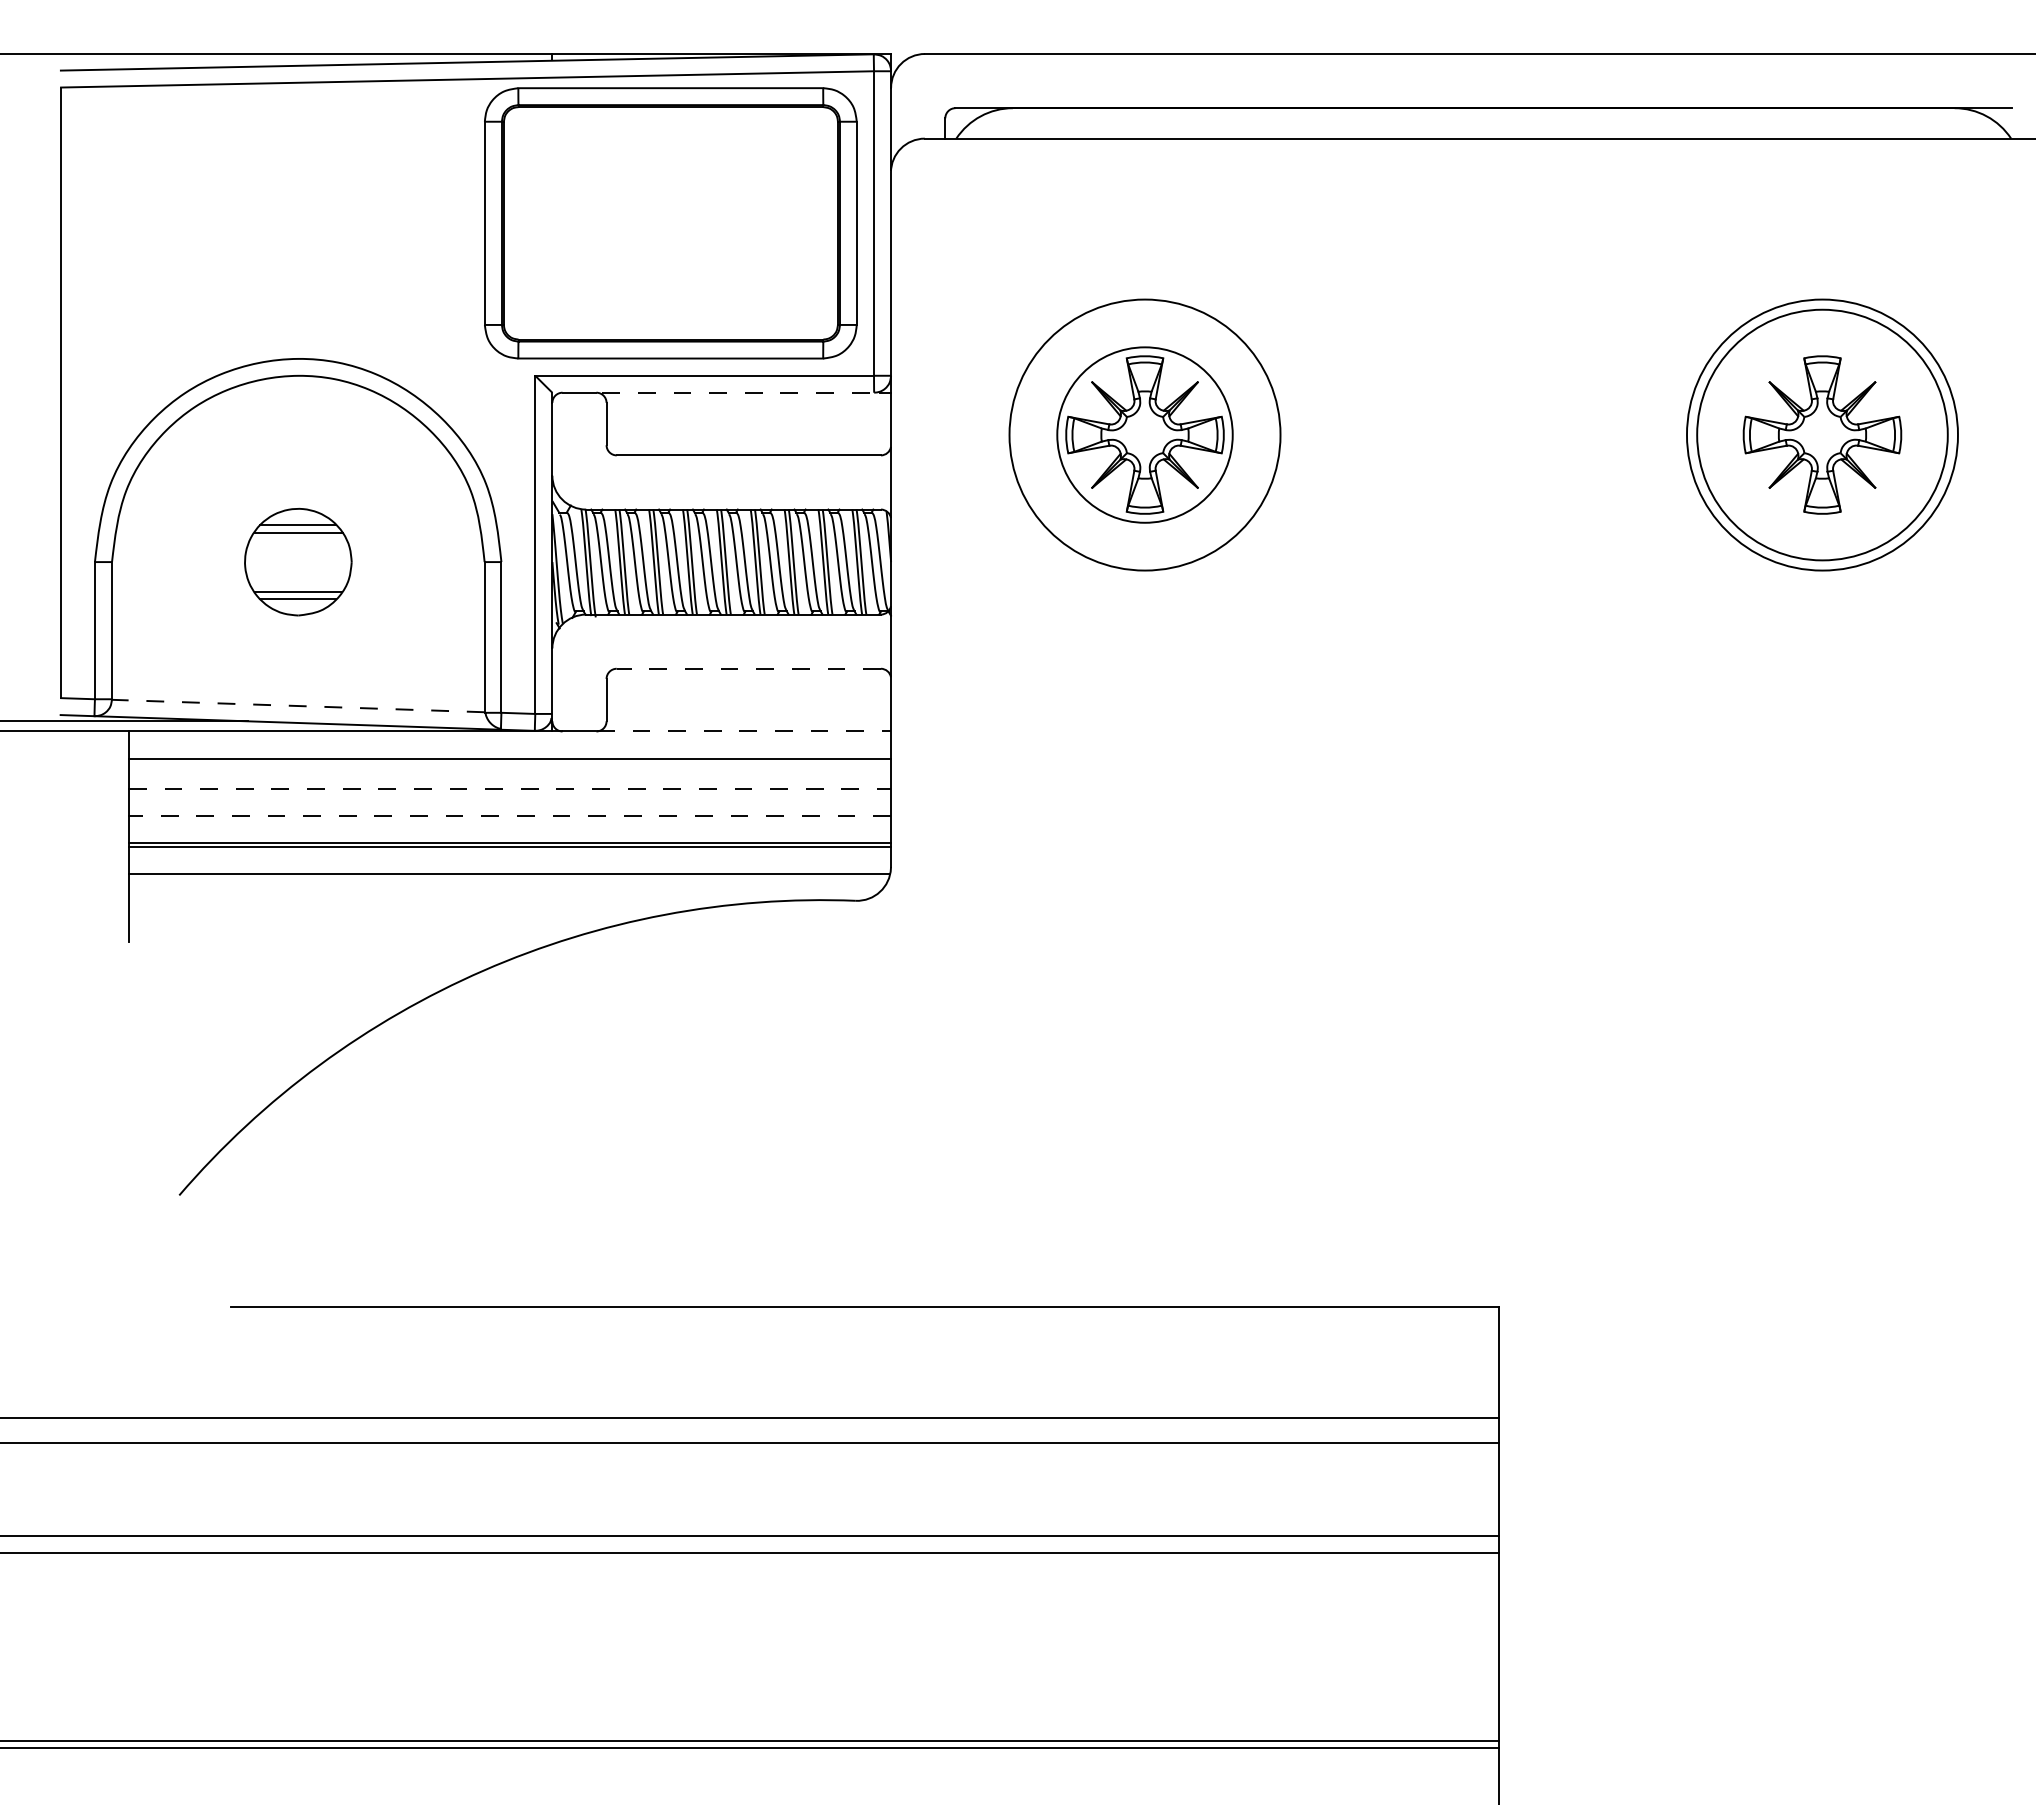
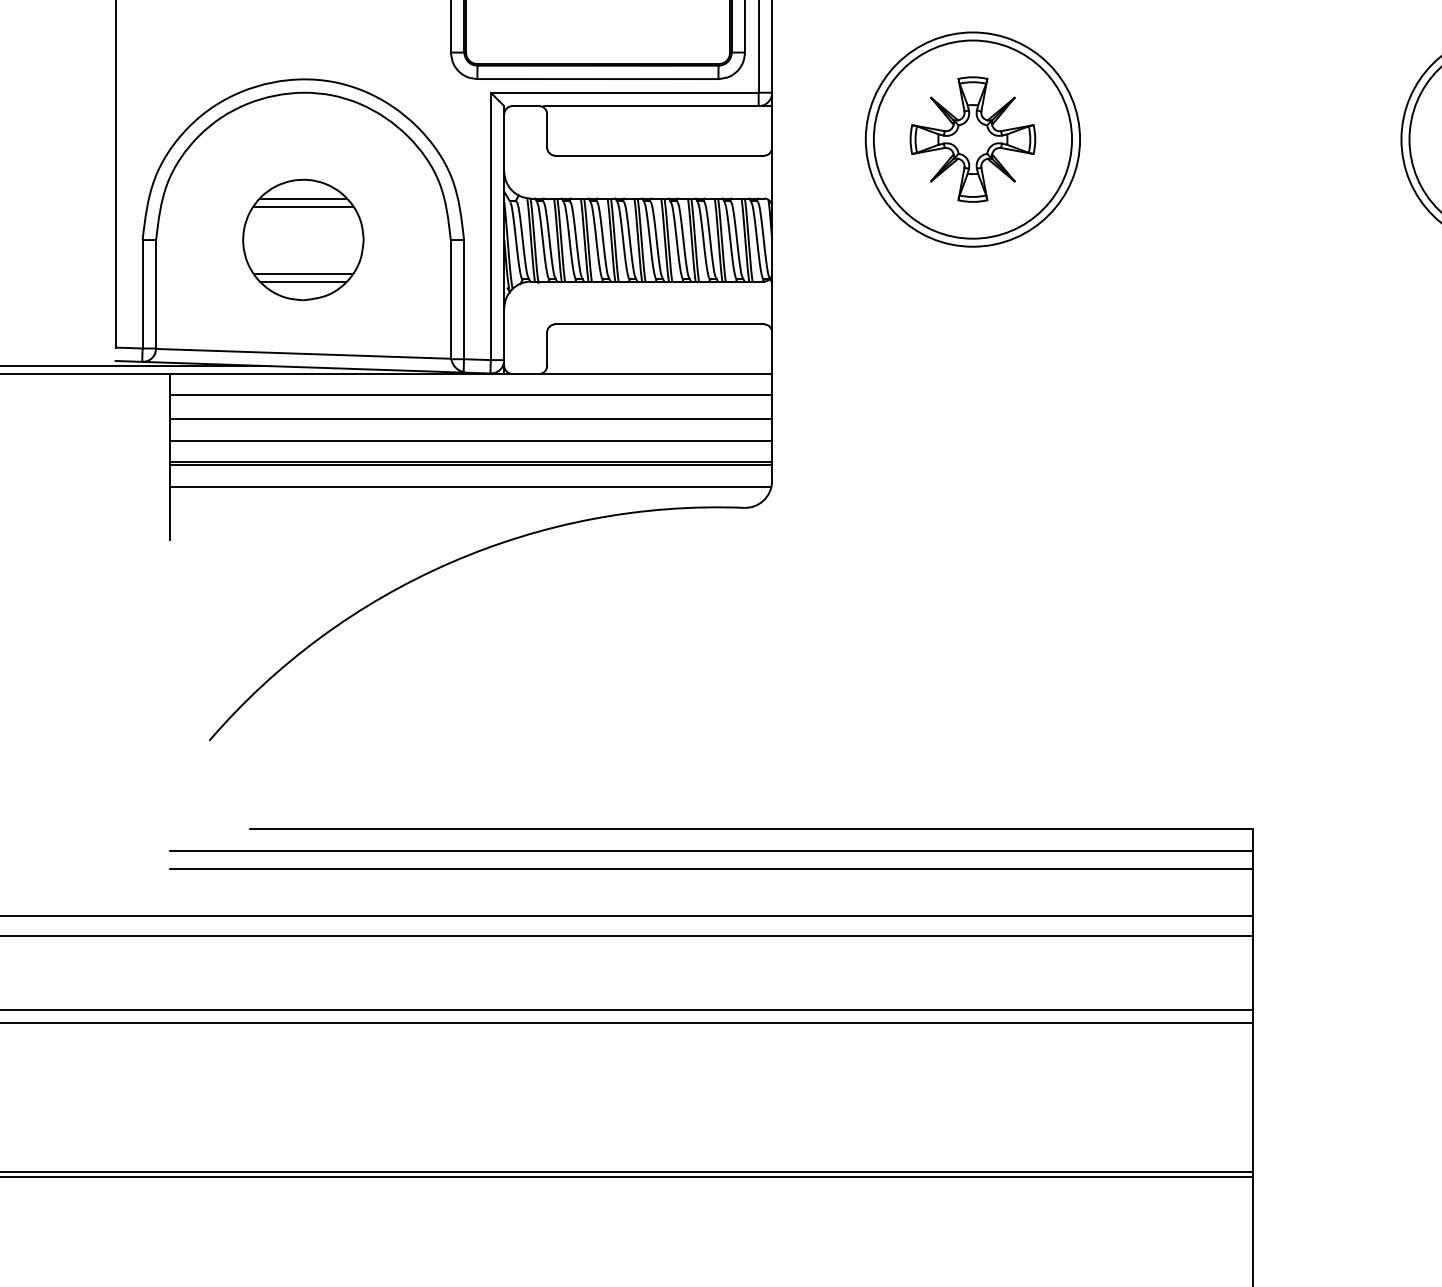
line: (738, 392) -> (651, 105), dashed -> solid
circle: (1144, 434) -> (972, 139), size x1.43
part: (298, 562) -> (303, 240), size x1.43
line: (748, 668) -> (659, 324), dashed -> solid
line: (297, 706) -> (302, 354), dashed -> solid
line: (744, 731) -> (656, 373), dashed -> solid
line: (510, 789) -> (471, 419), dashed -> solid
line: (509, 816) -> (470, 441), dashed -> solid
line: (813, 1335) -> (710, 851), added
line: (813, 1357) -> (710, 868), added

